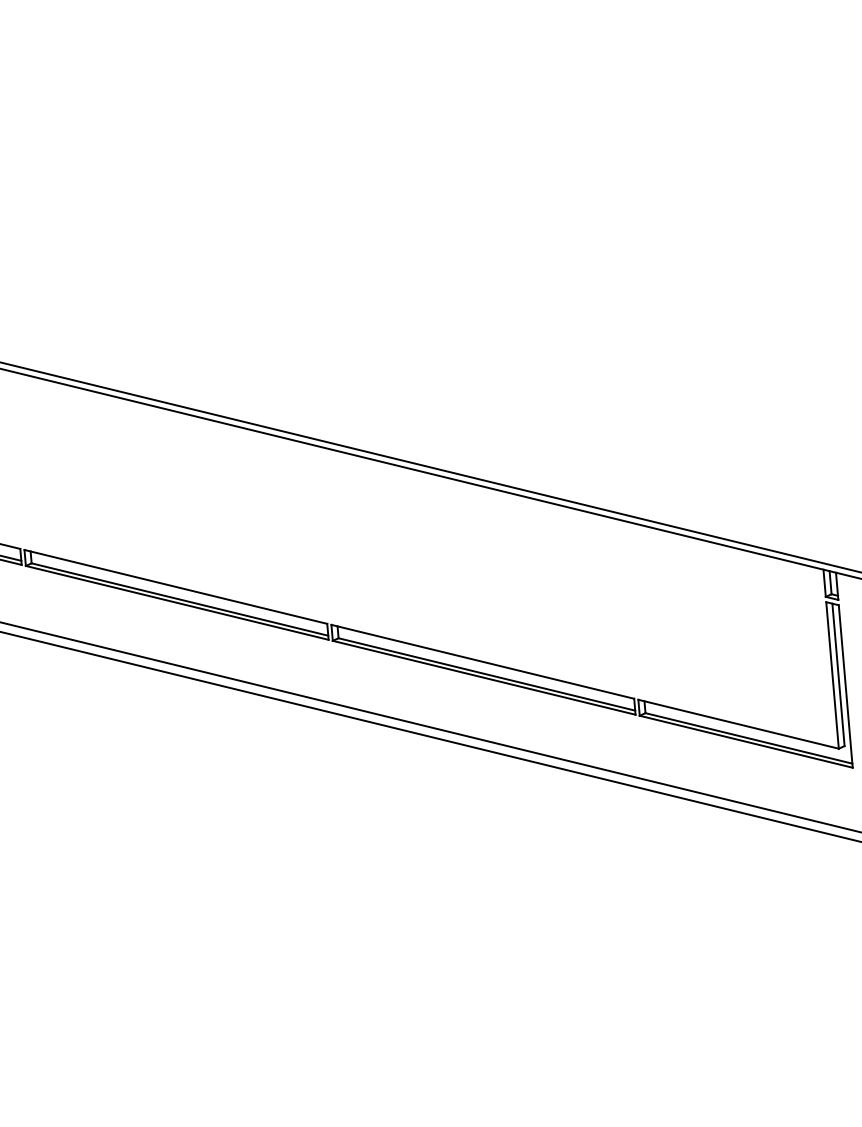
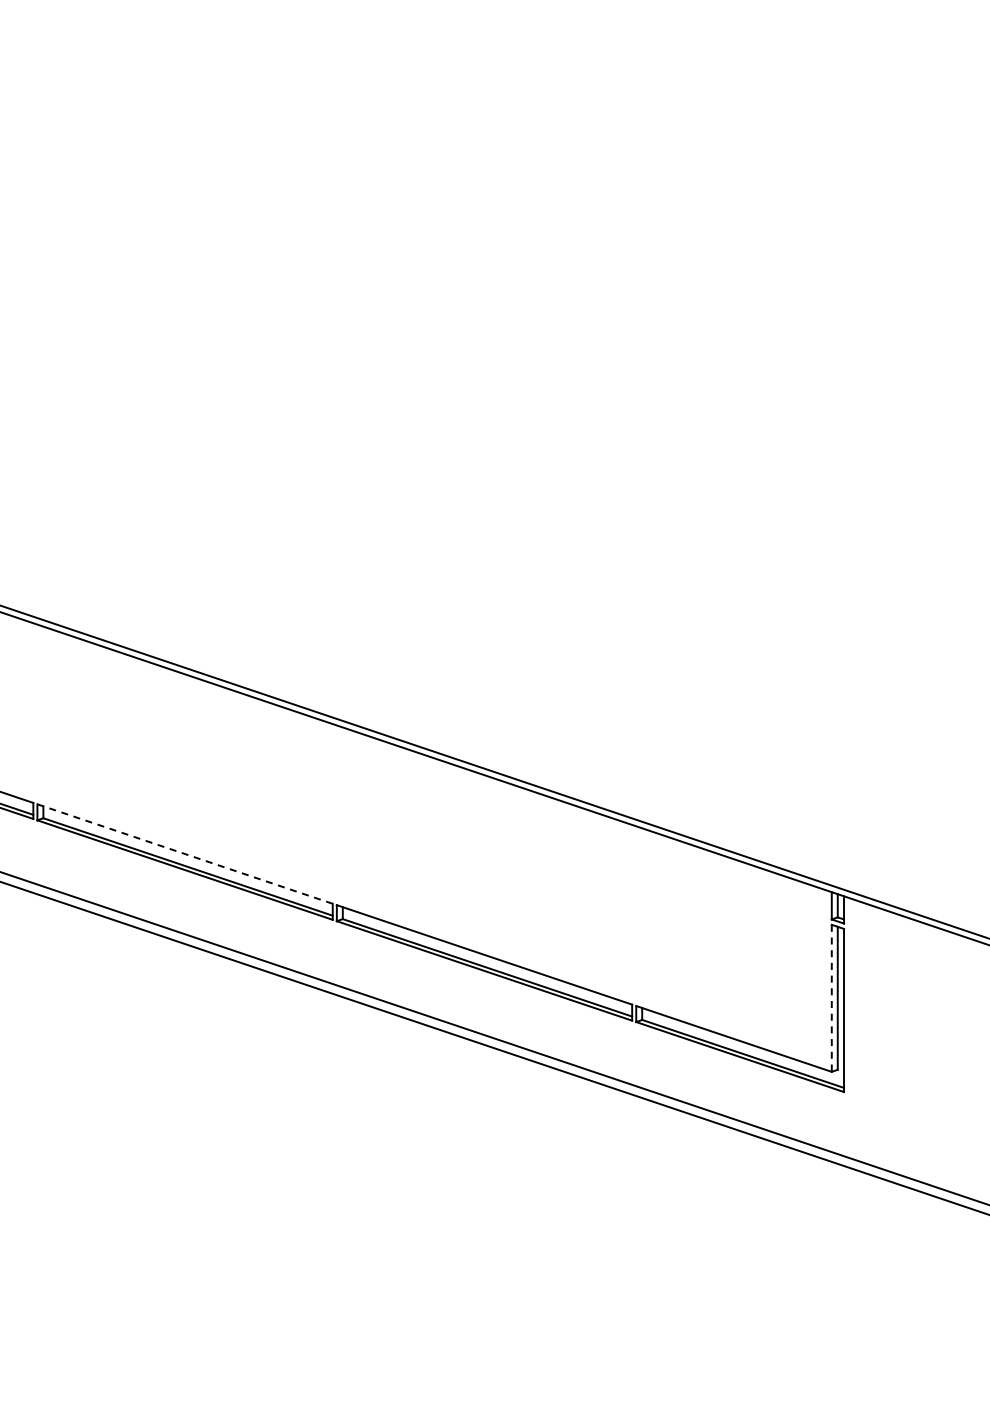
line: (176, 587) -> (185, 854), solid -> dashed
line: (832, 675) -> (831, 998), solid -> dashed

